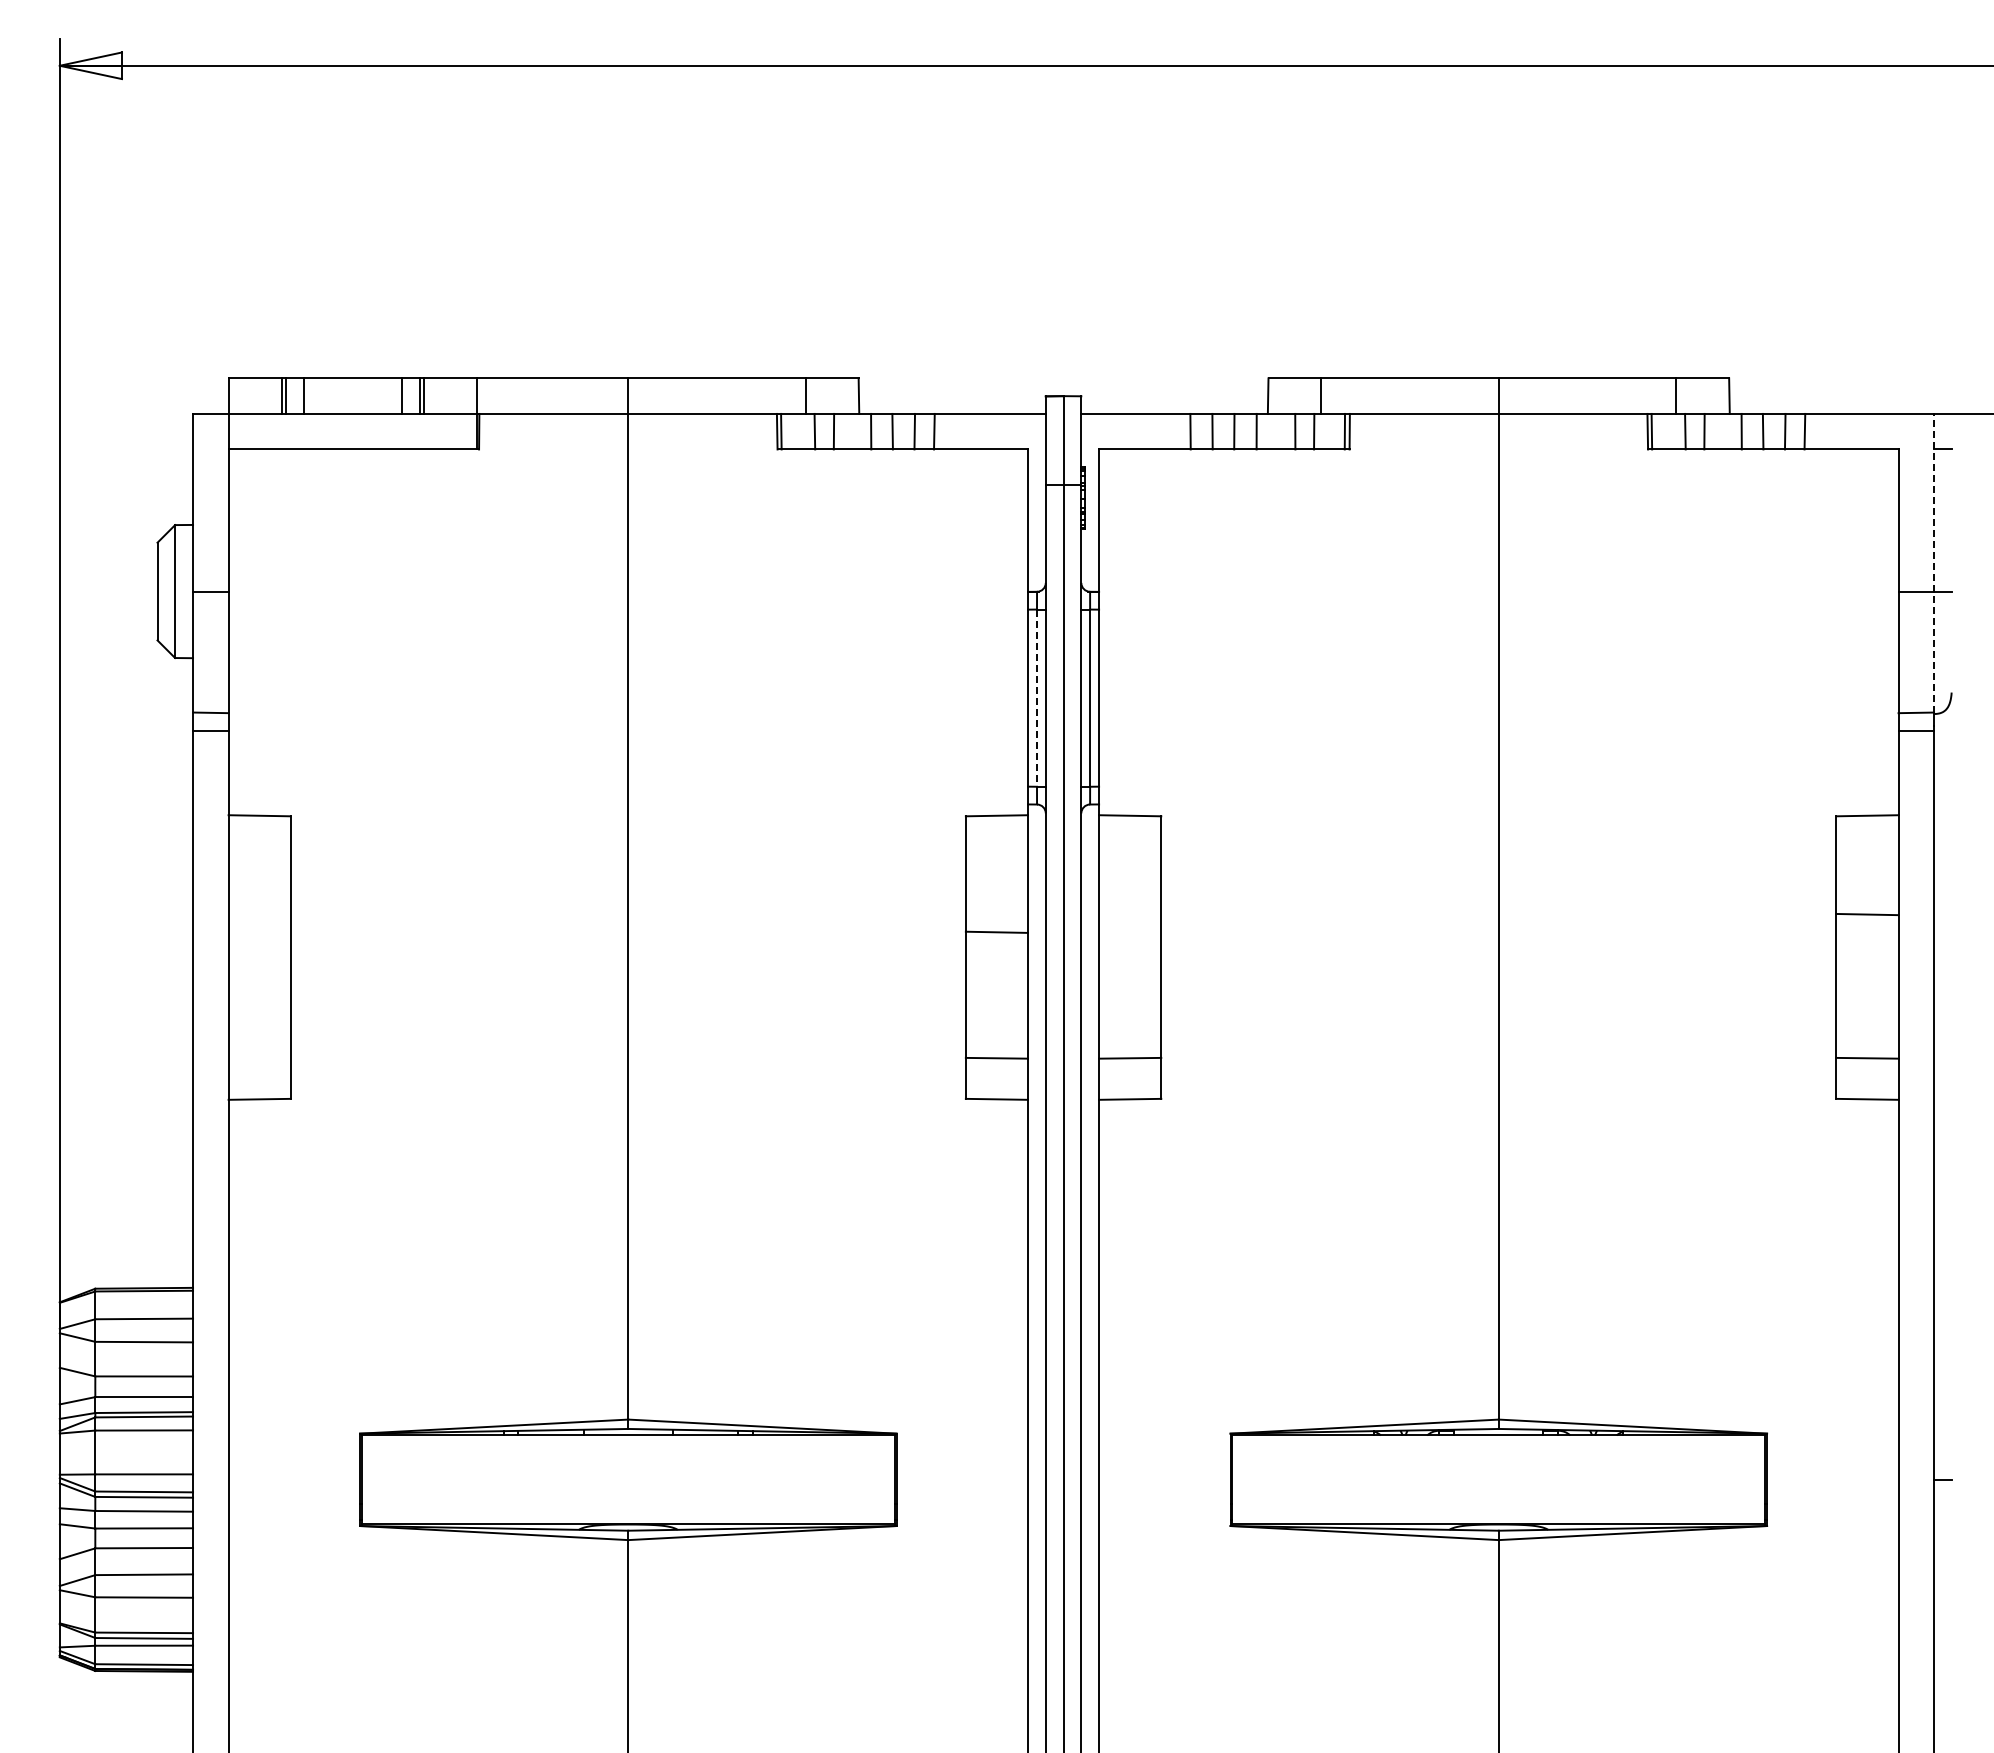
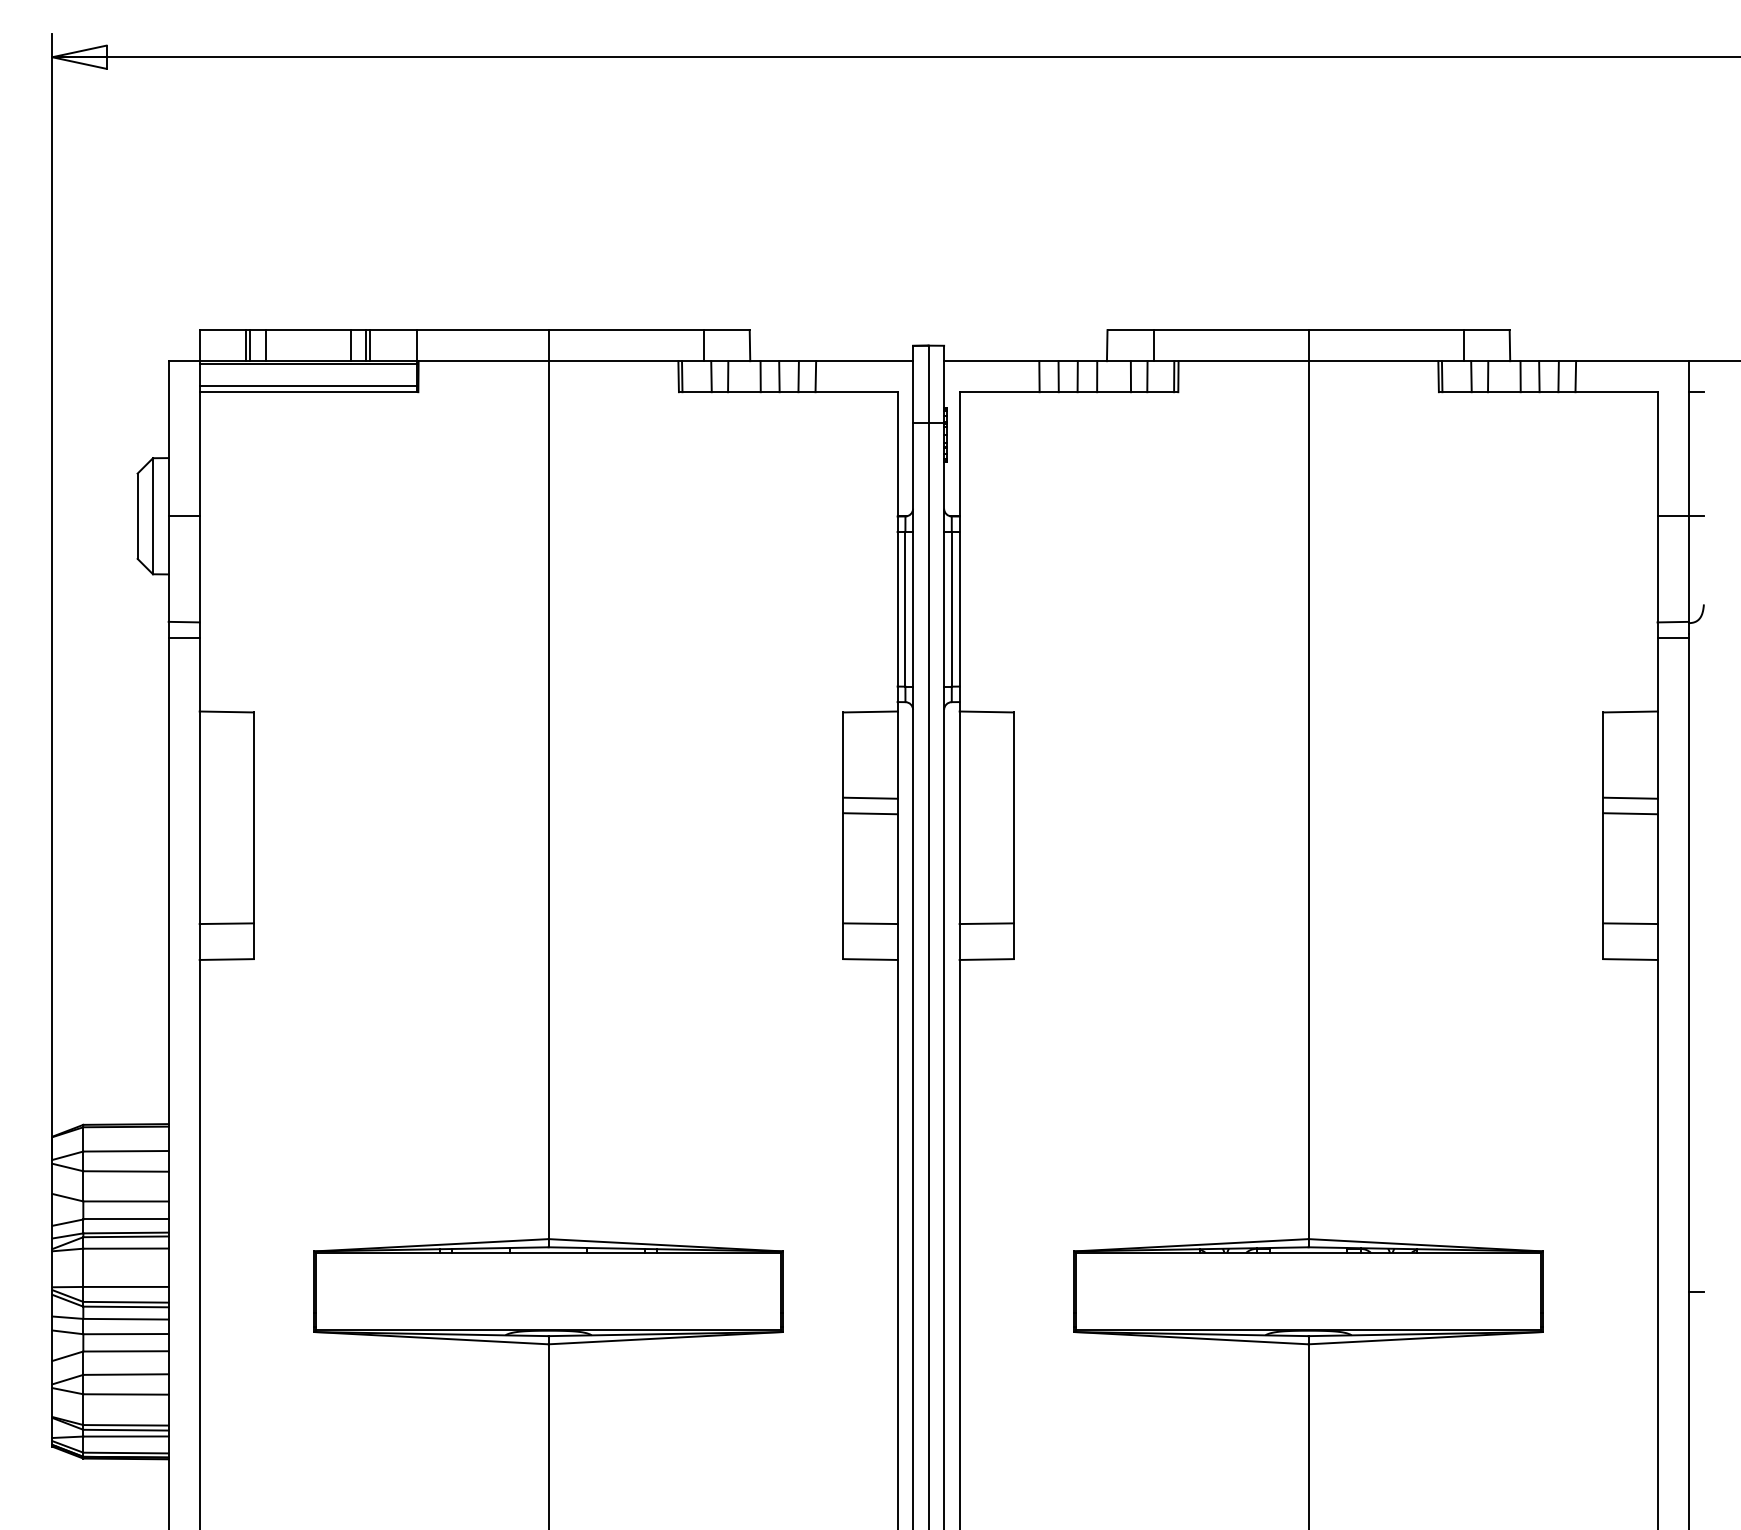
line: (352, 417) -> (307, 364), added
line: (352, 442) -> (307, 386), added
line: (1934, 563) -> (1688, 491), dashed -> solid
line: (1036, 698) -> (904, 609), dashed -> solid
line: (996, 914) -> (870, 798), added
line: (1867, 931) -> (1630, 813), added
line: (259, 1057) -> (226, 923), added

